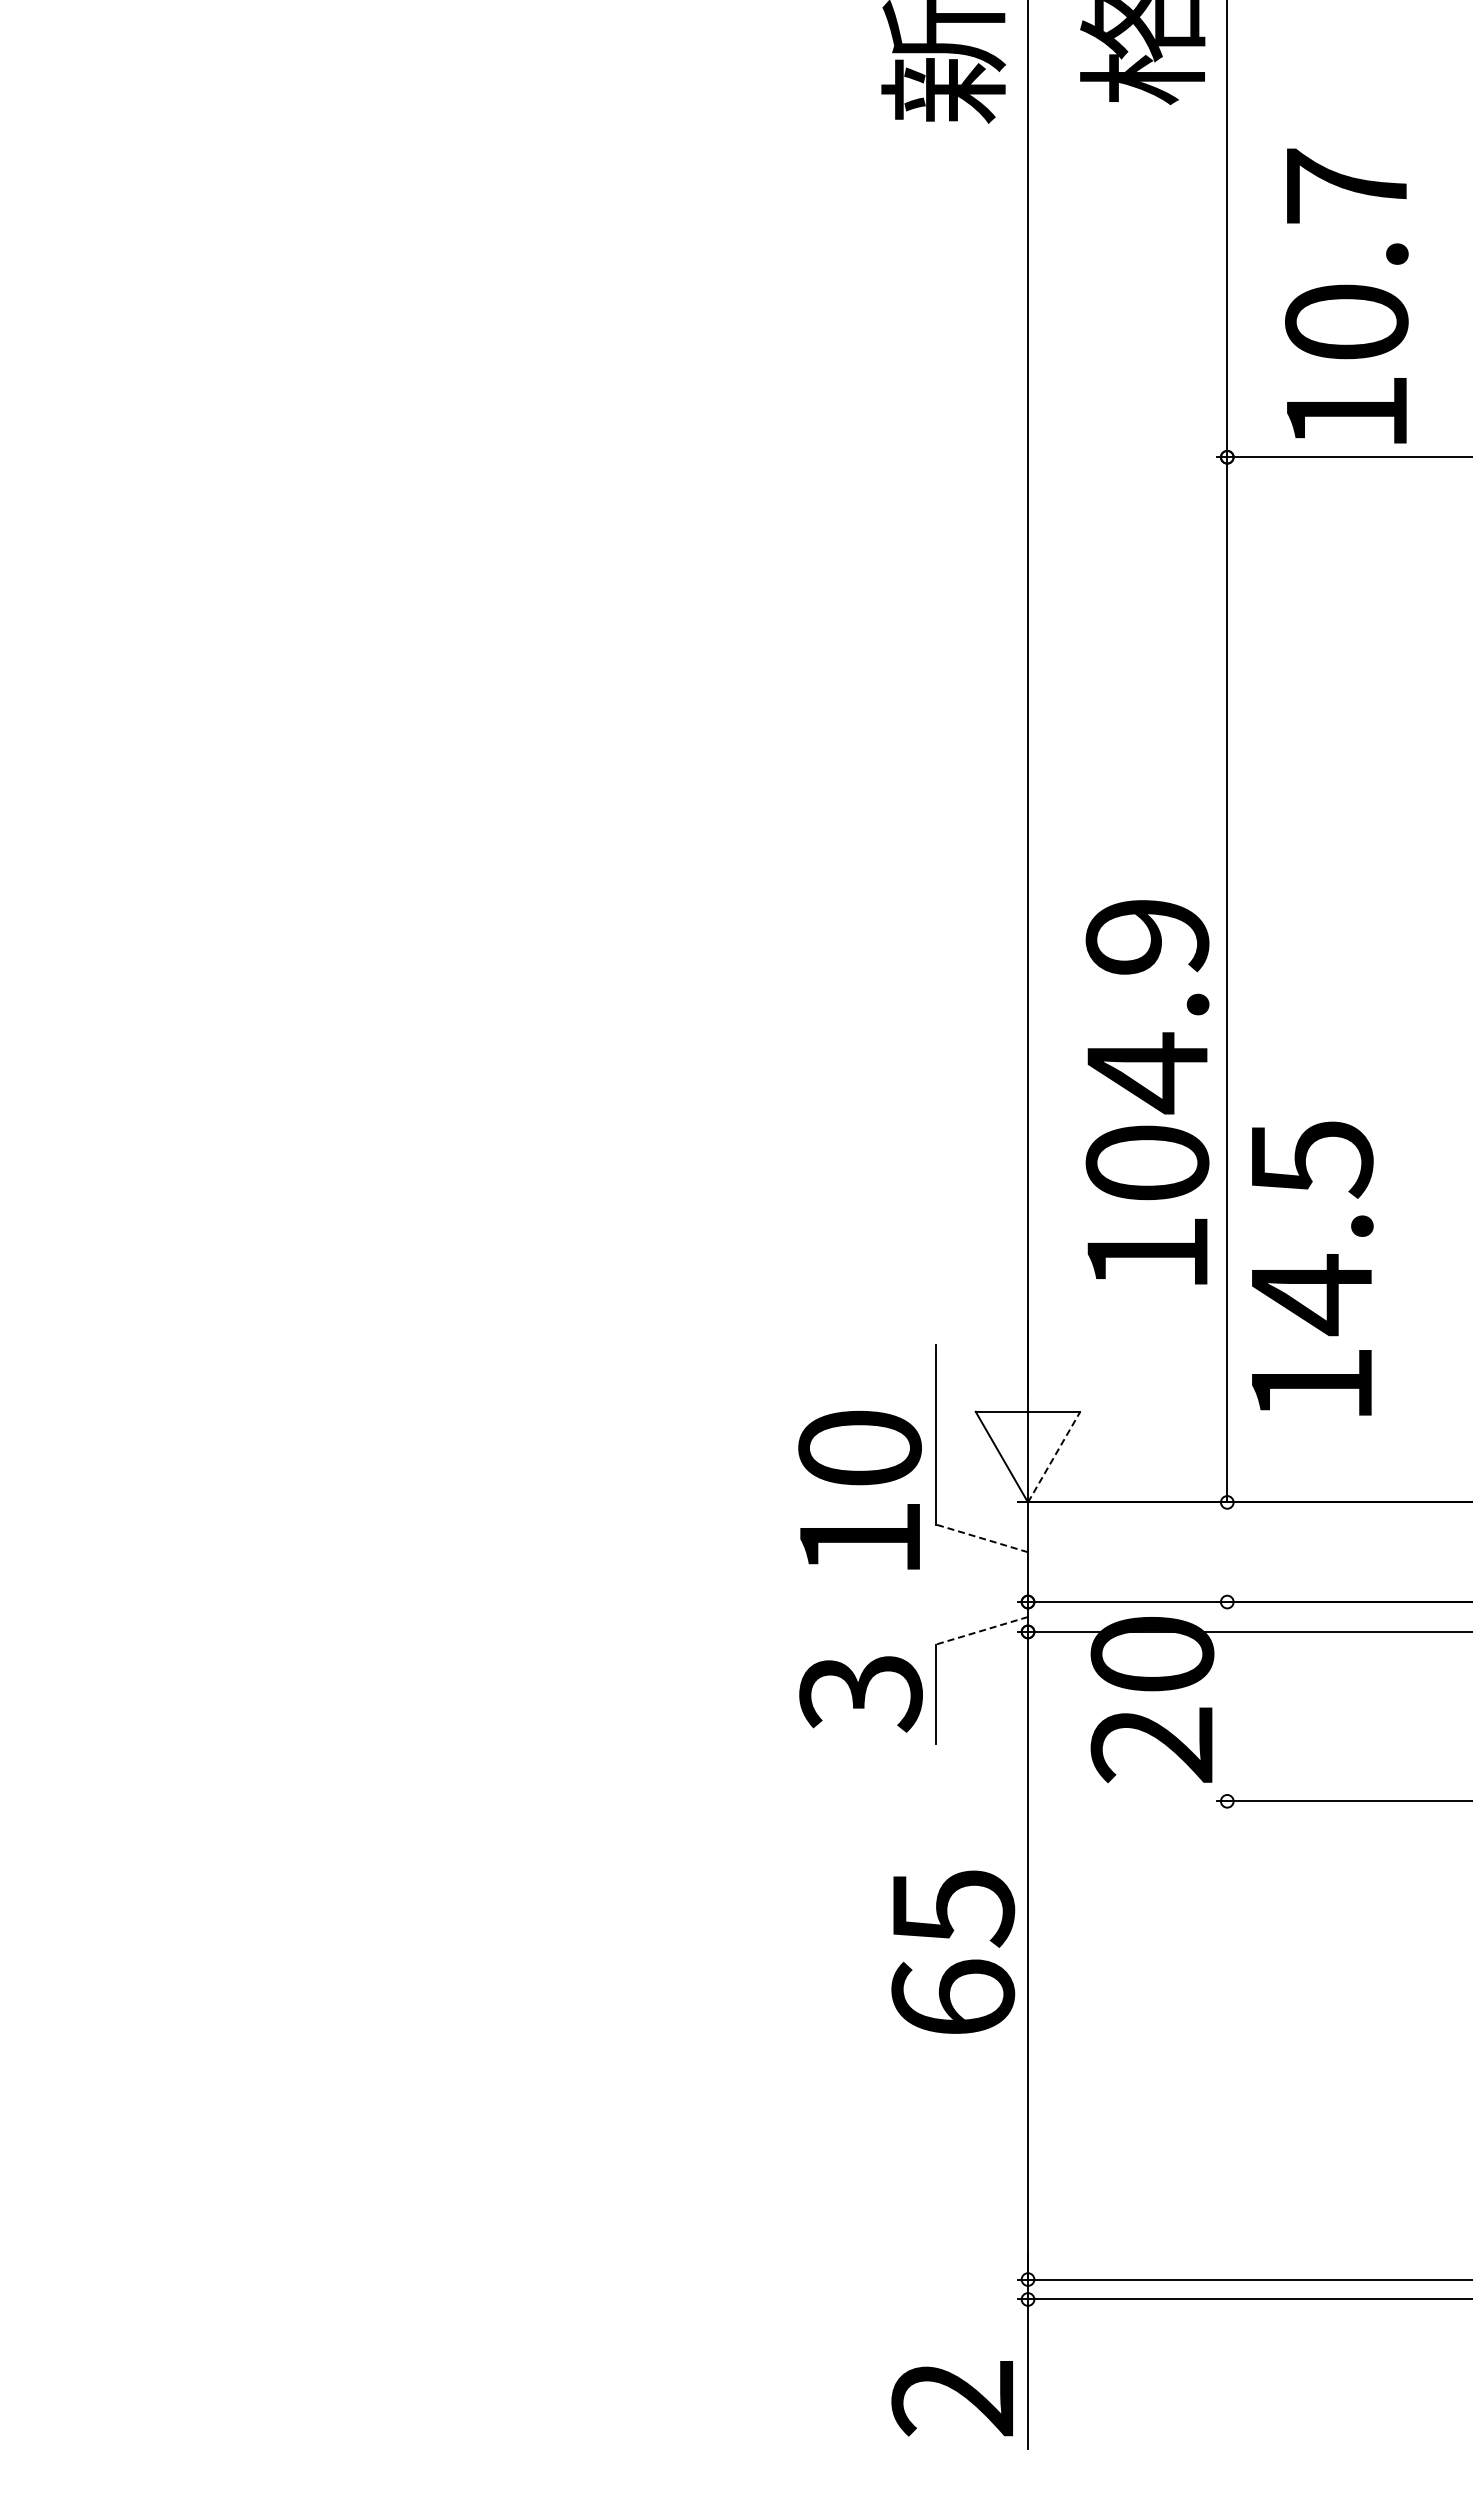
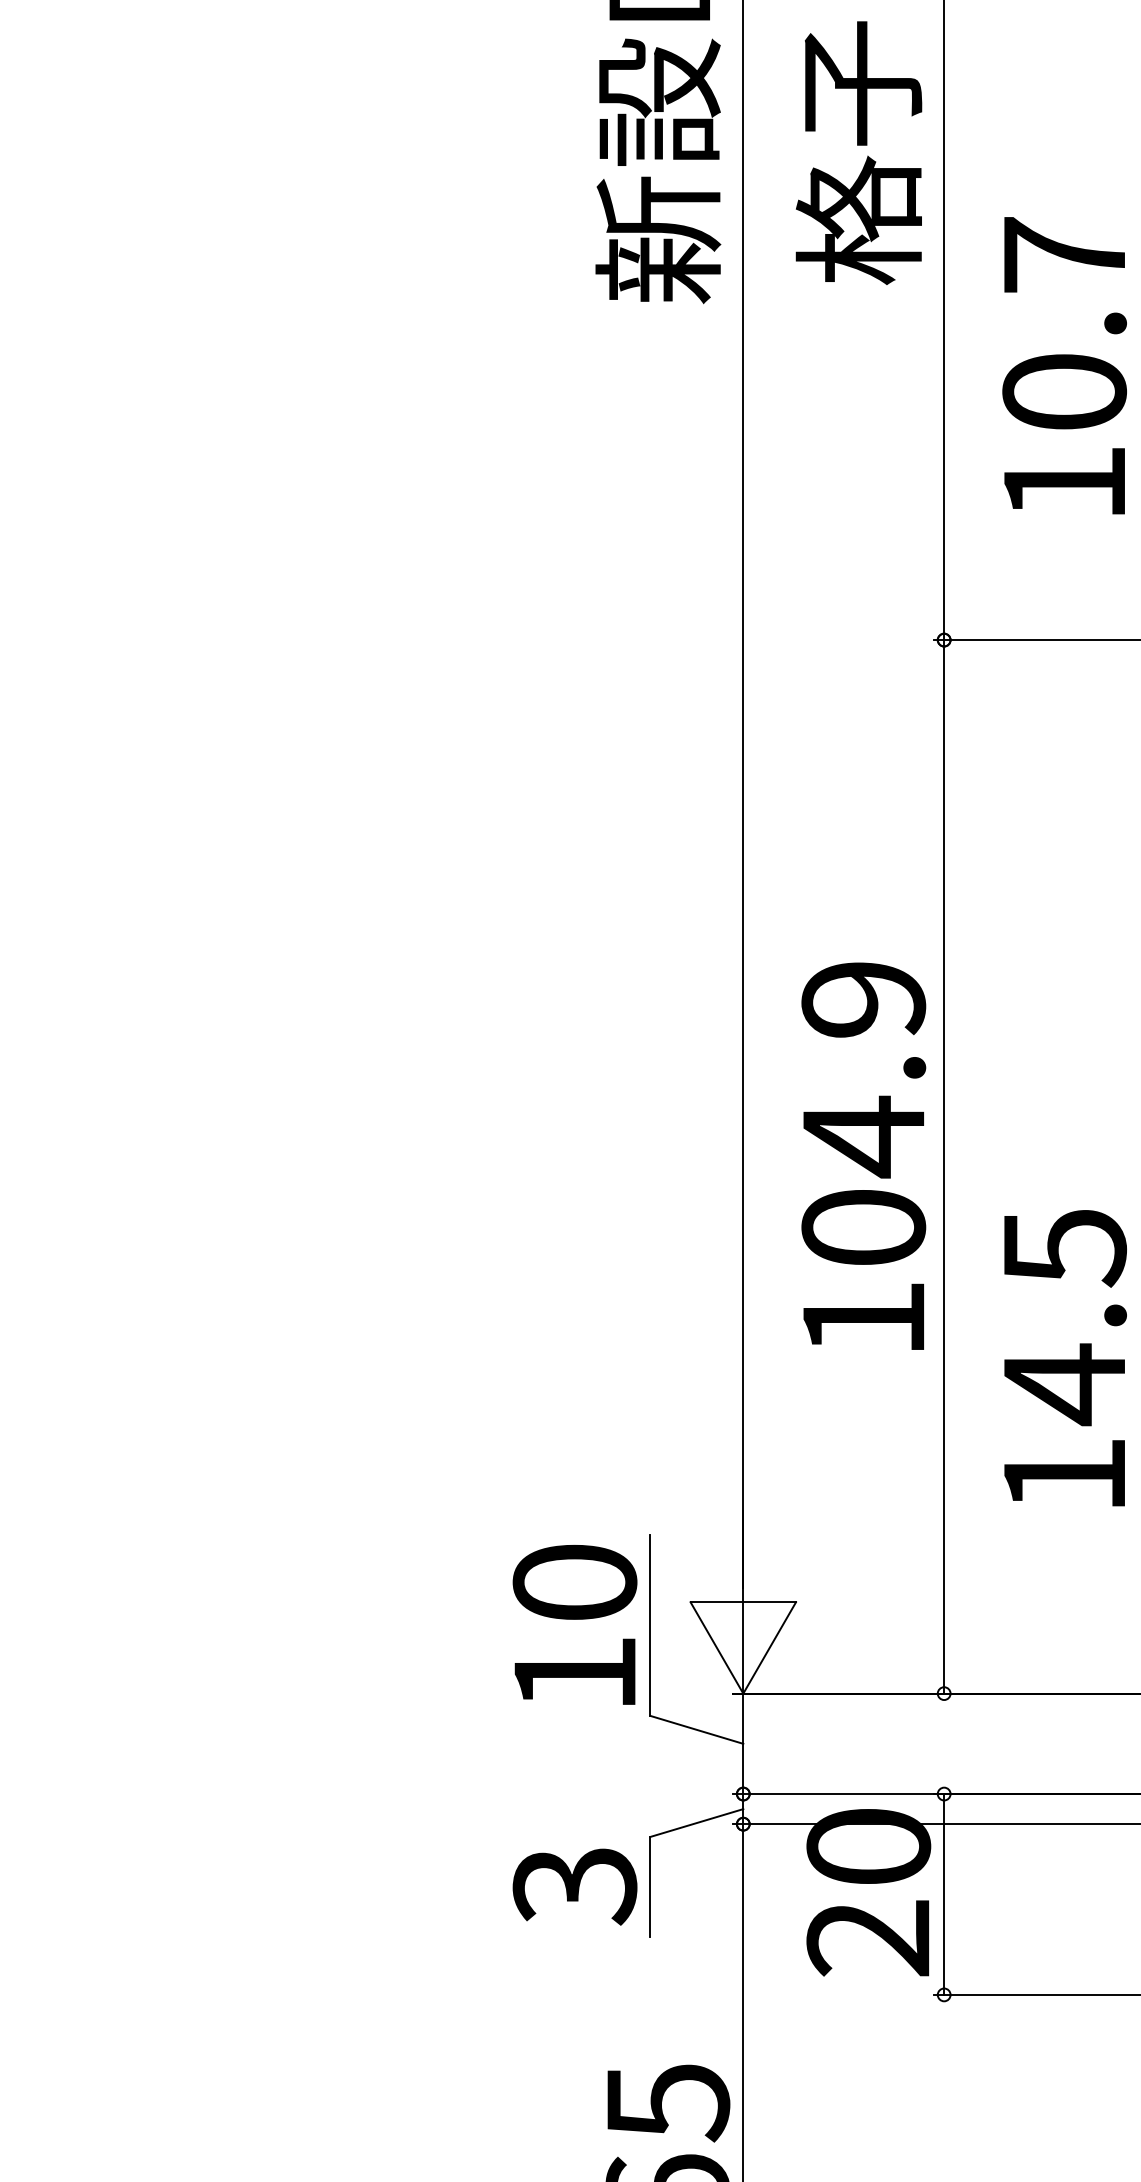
text: (1346, 295) -> (1064, 365), moved
text: (1147, 1092) -> (863, 1156), moved
text: (1312, 1268) -> (1065, 1358), moved
line: (1054, 1456) -> (770, 1647), dashed -> solid
text: (859, 1489) -> (574, 1624), moved
line: (981, 1538) -> (696, 1729), dashed -> solid
line: (981, 1630) -> (696, 1822), dashed -> solid
line: (1227, 1701) -> (944, 1894), added

